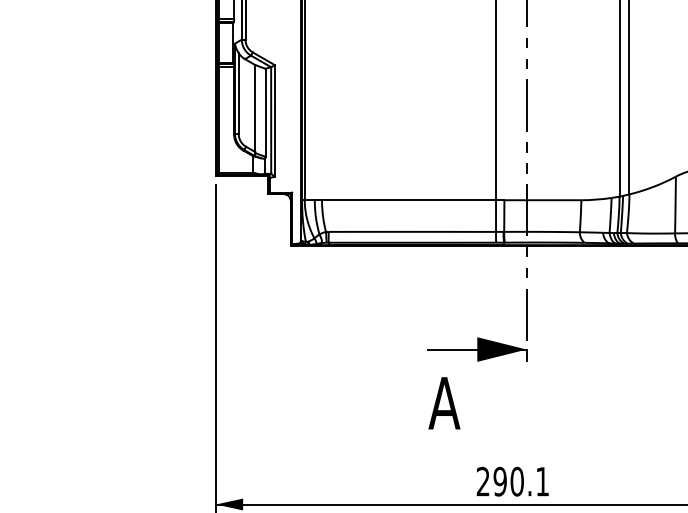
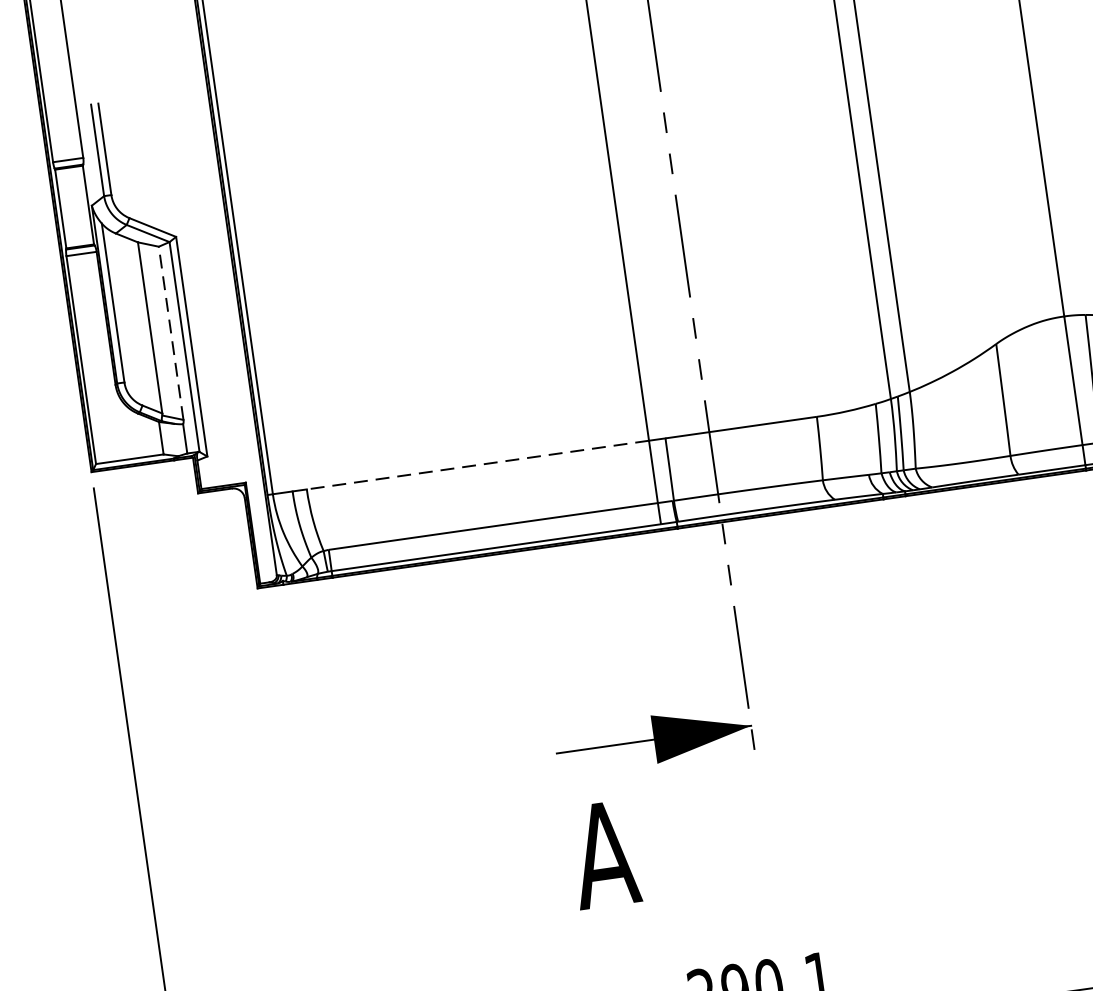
line: (265, 112) -> (171, 332), solid -> dashed
line: (409, 200) -> (478, 465), solid -> dashed

